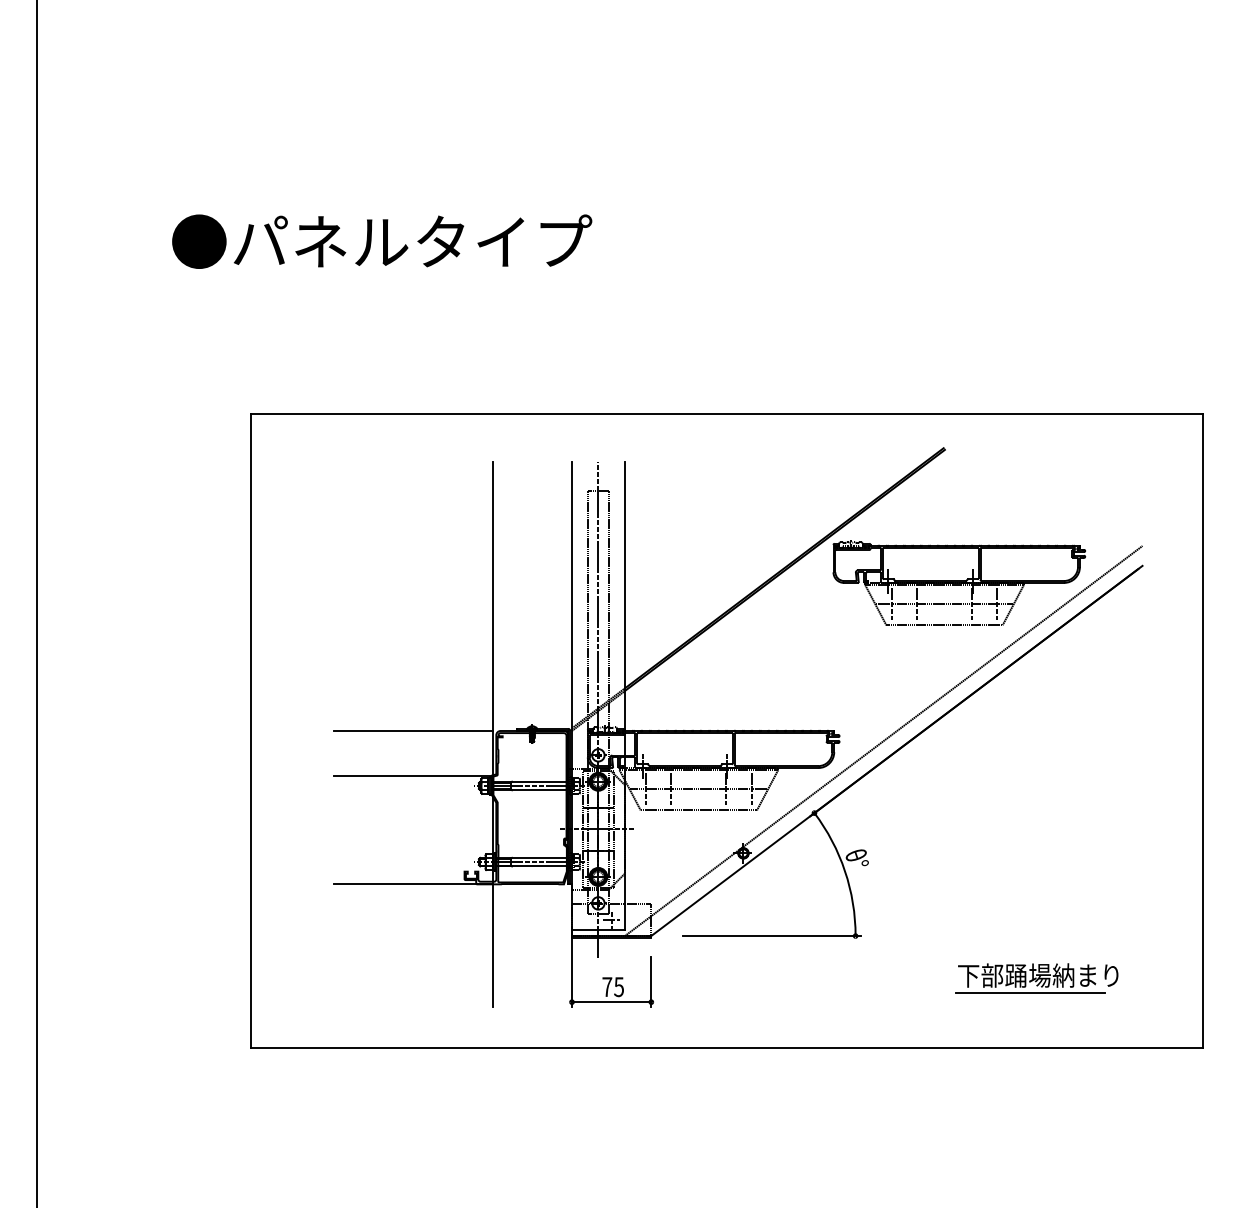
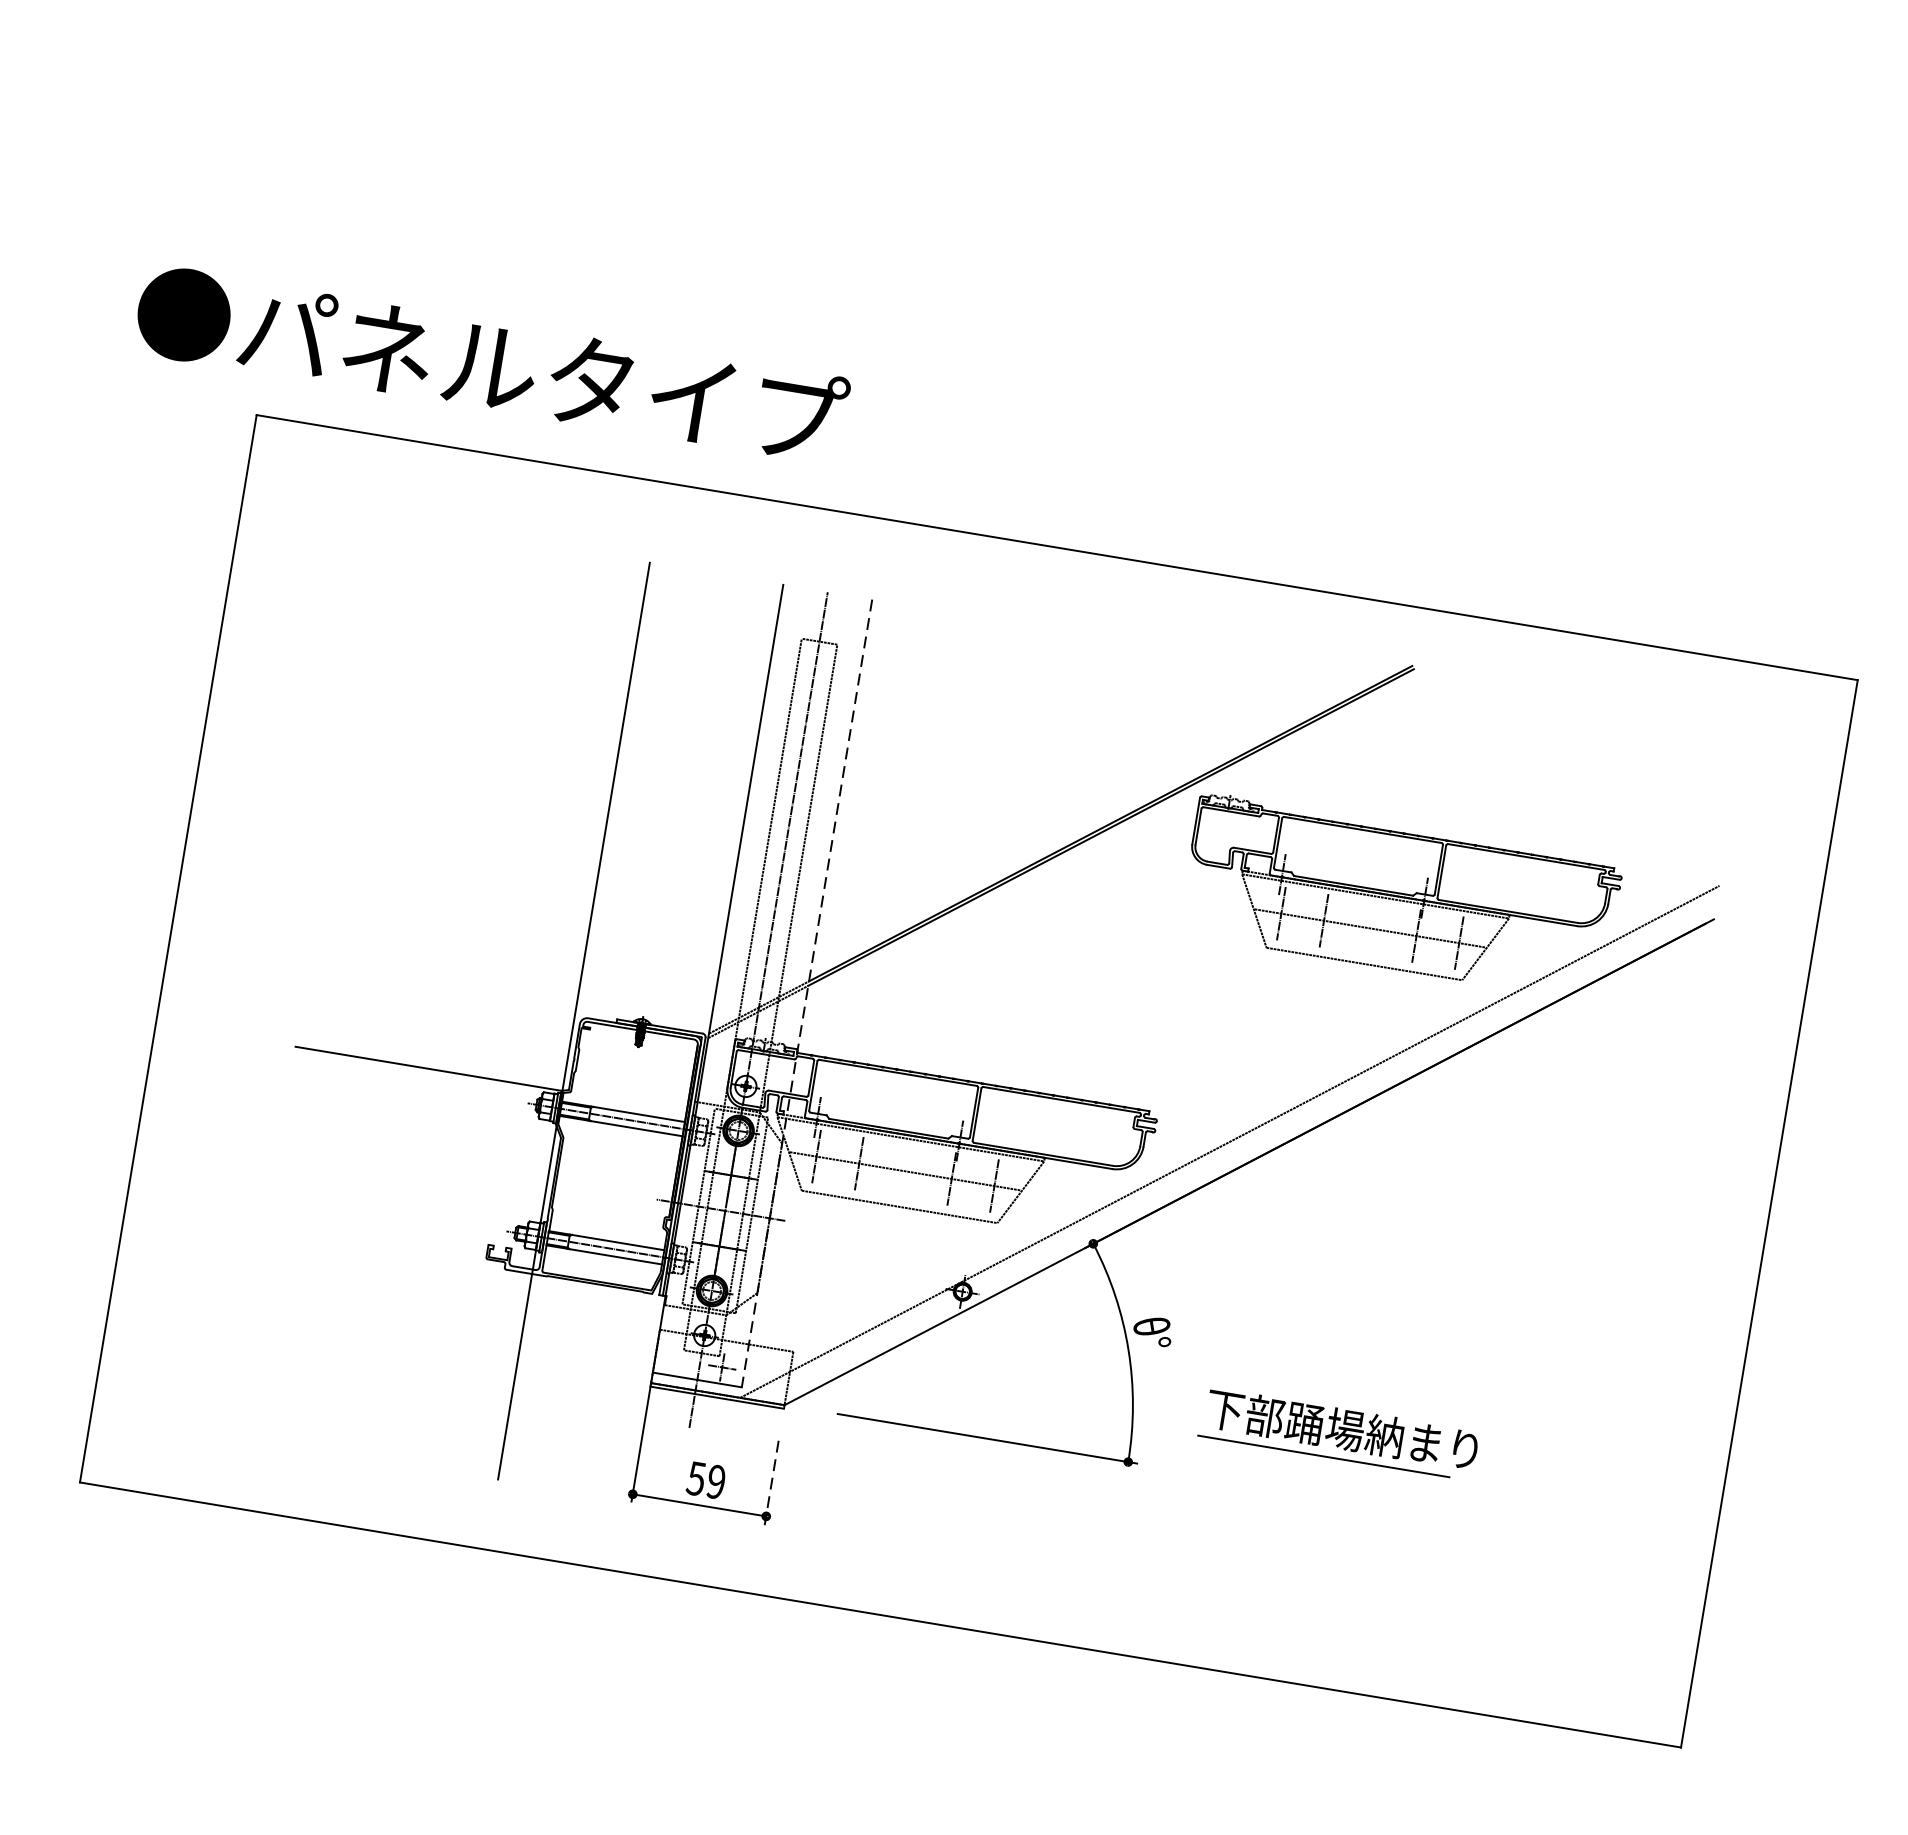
text: (382, 241) -> (492, 365), moved
line: (624, 696) -> (806, 994), solid -> dashed
line: (412, 730) -> (440, 992), removed
line: (412, 884) -> (397, 1251), removed
part: (1036, 978) -> (1338, 1433), moved
line: (651, 982) -> (772, 1483), solid -> dashed
text: (612, 987) -> (705, 1480), 75 -> 59

